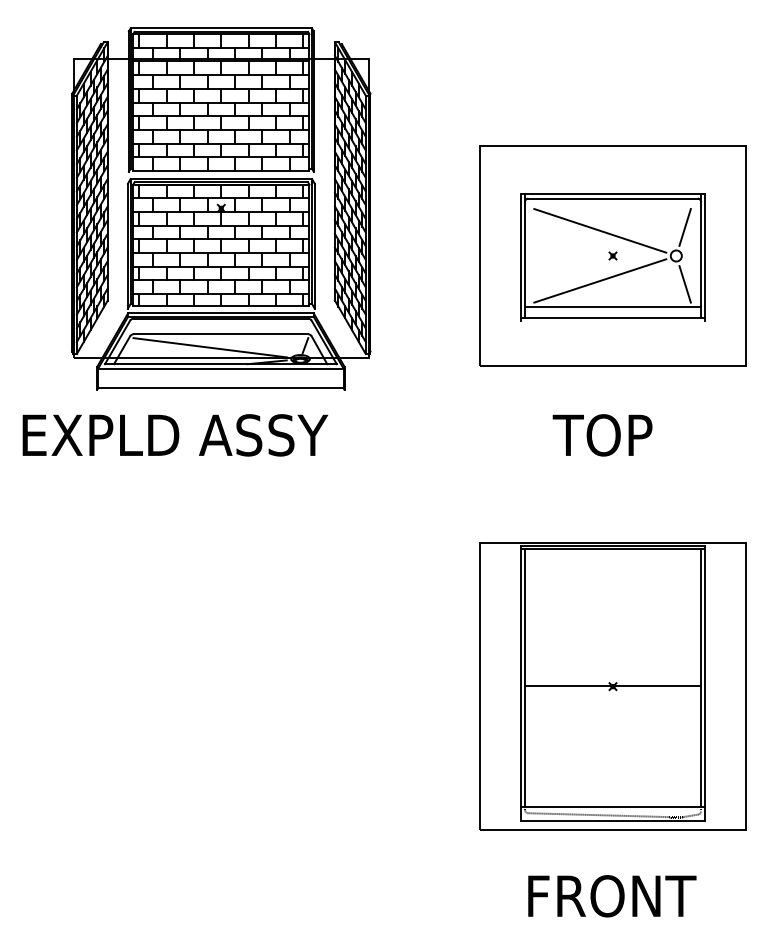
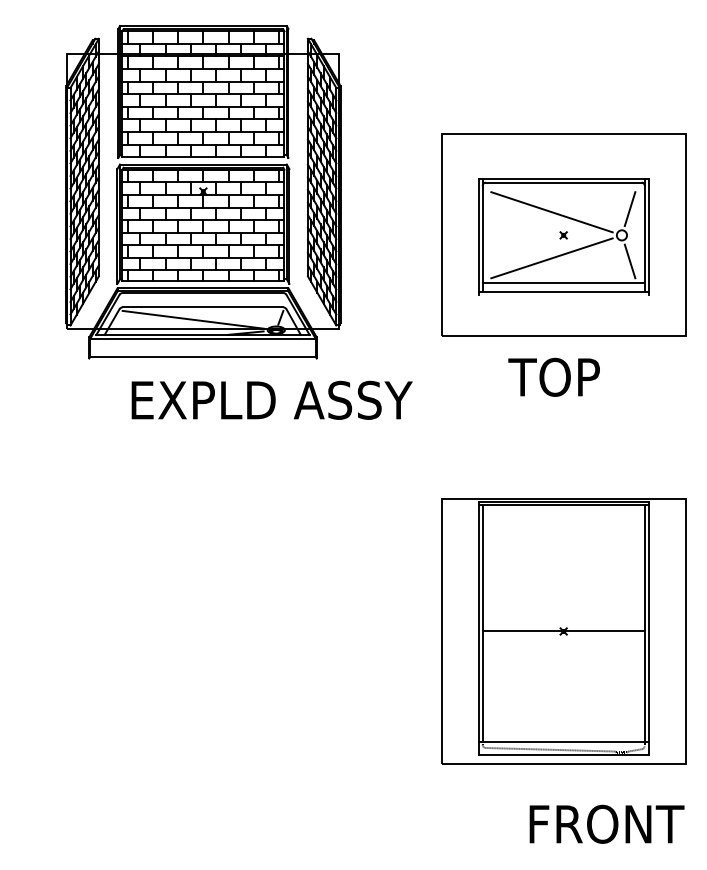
text: (174, 434) -> (271, 399), moved
text: (601, 434) -> (553, 376), moved
text: (611, 895) -> (606, 823), moved

